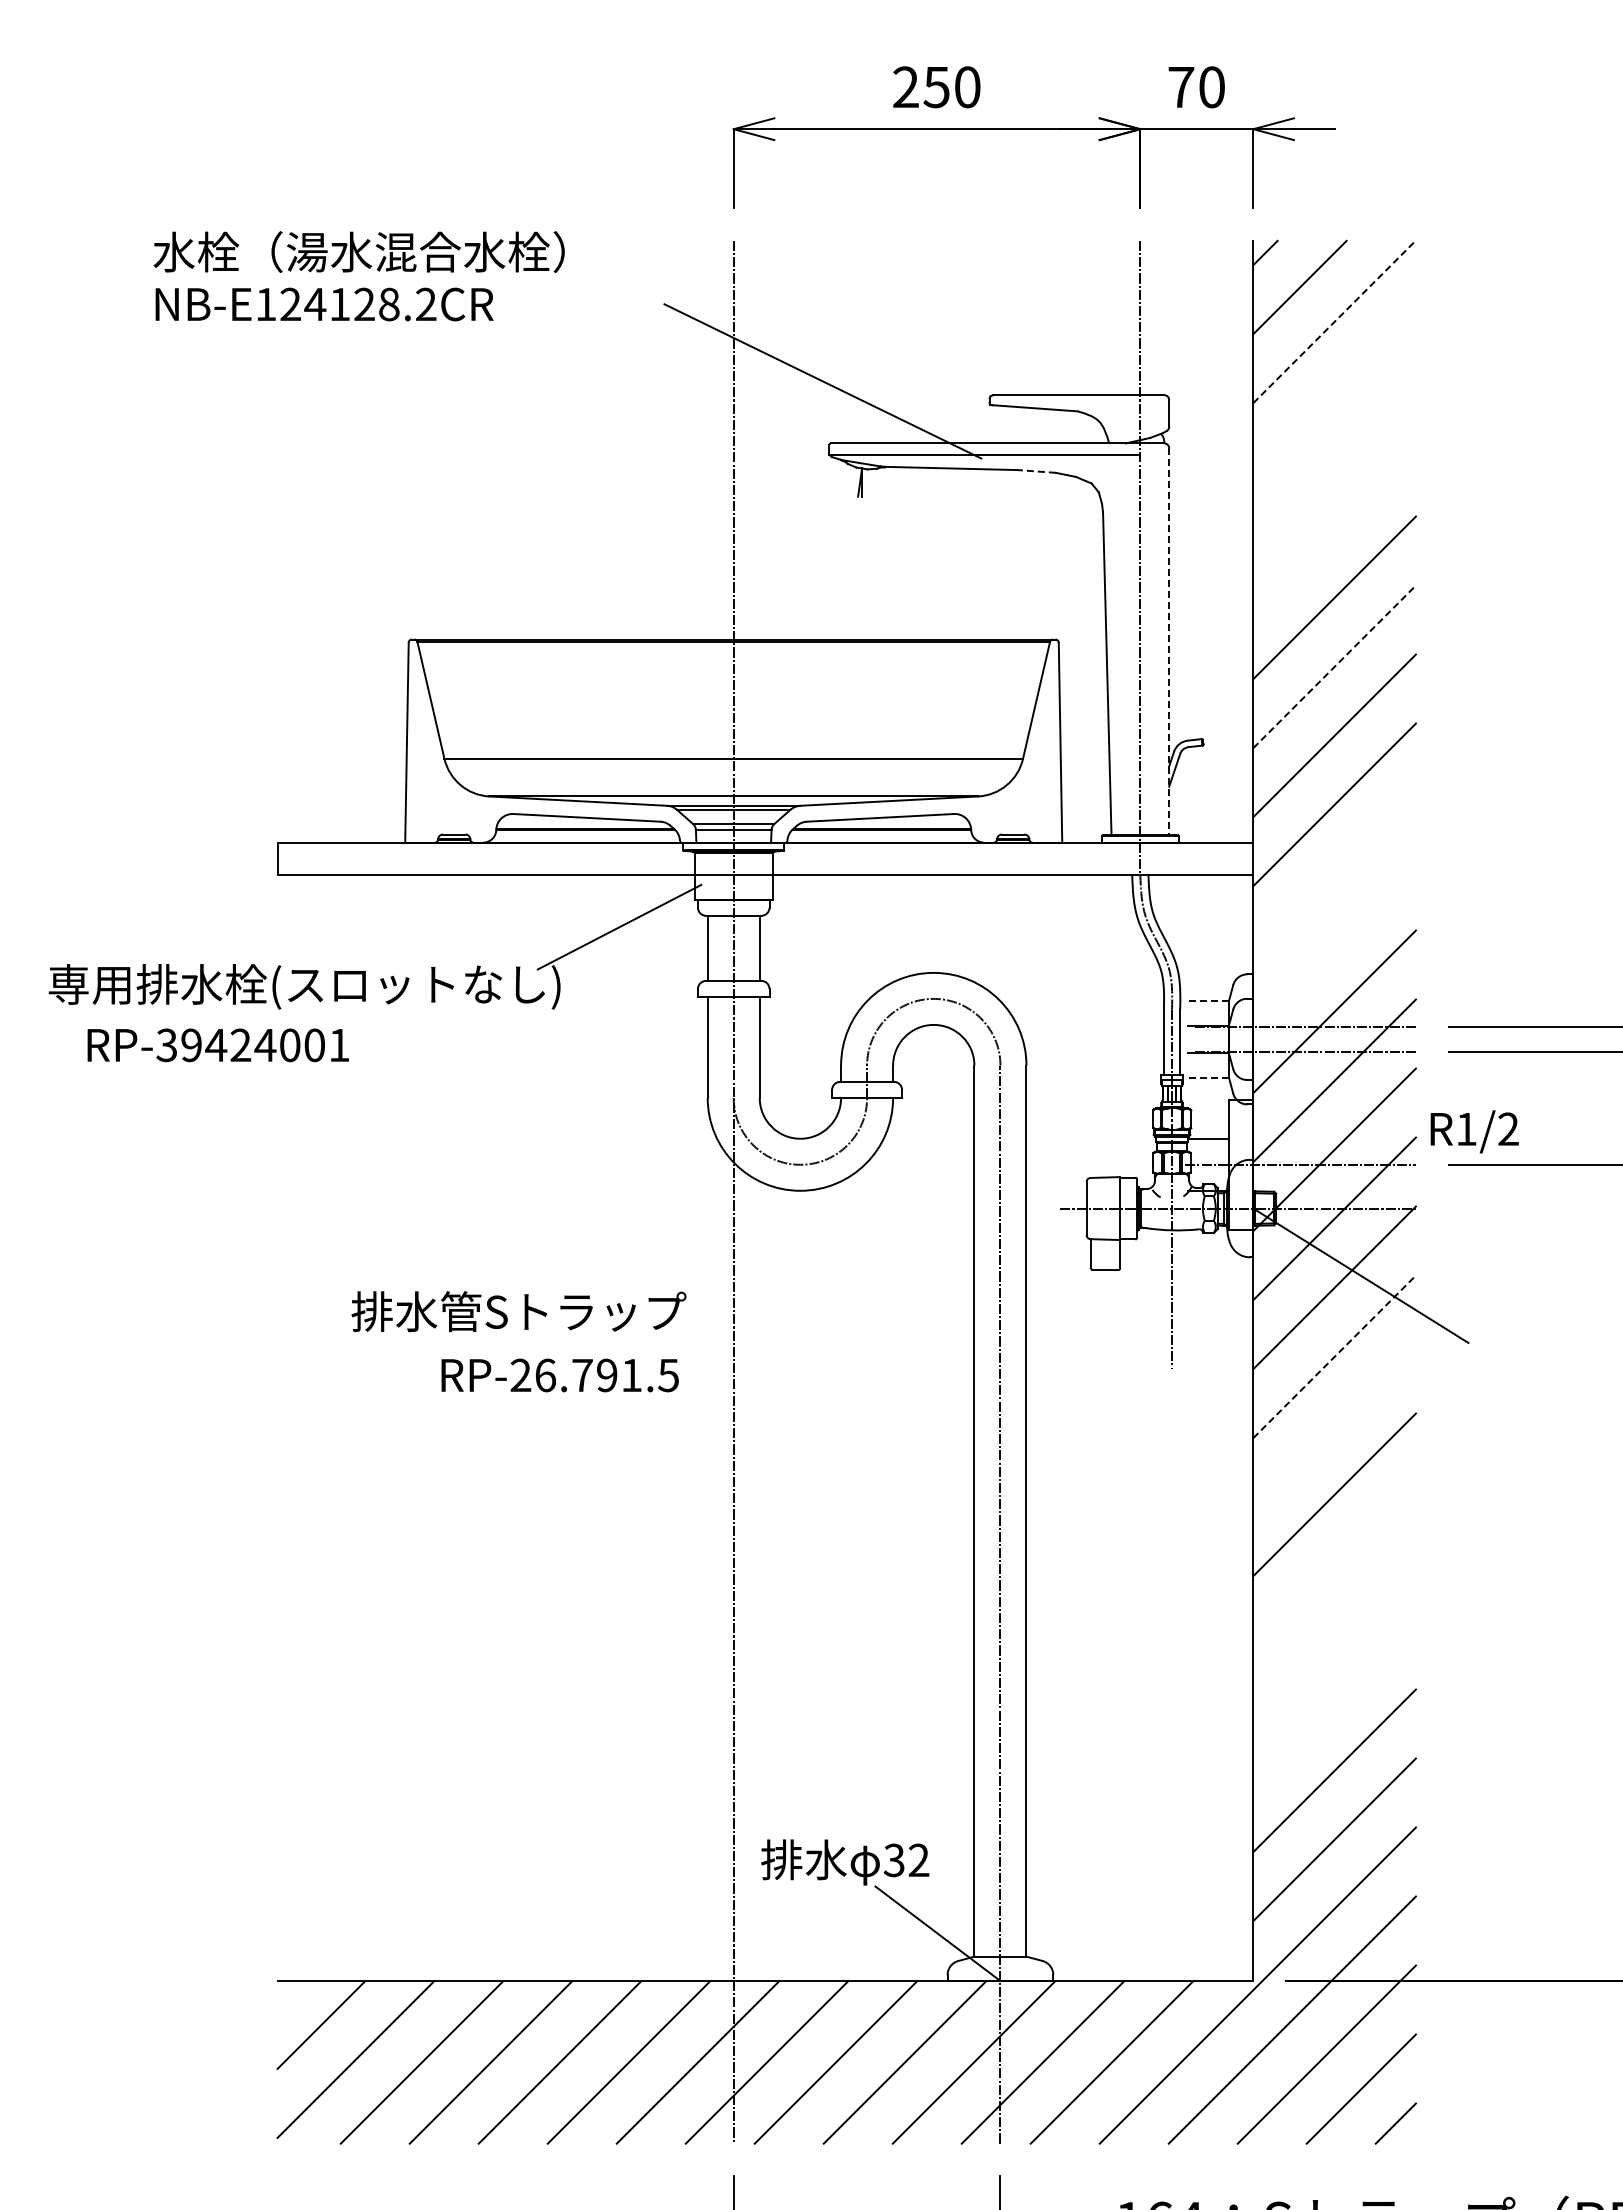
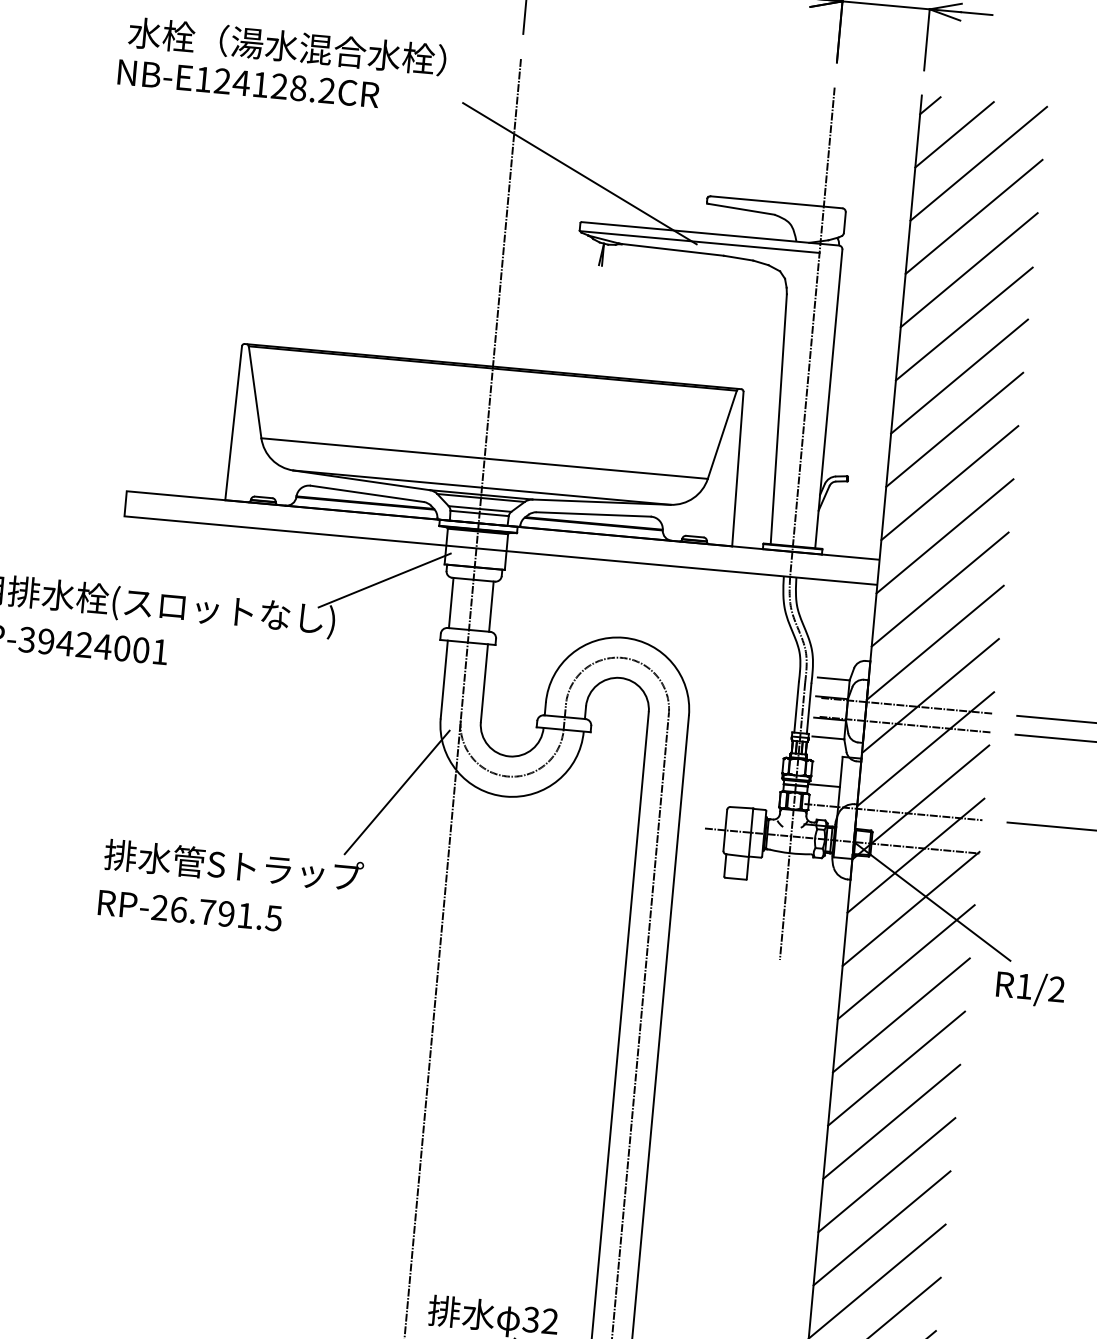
text: (358, 251) -> (287, 45), moved
text: (324, 304) -> (248, 83), moved
line: (1334, 322) -> (978, 164), dashed -> solid
line: (1334, 390) -> (973, 216), added
line: (1334, 459) -> (969, 269), added
line: (1036, 471) -> (738, 258), dashed -> solid
line: (1334, 529) -> (964, 323), added
line: (1169, 641) -> (829, 398), dashed -> solid
line: (1334, 666) -> (954, 429), dashed -> solid
line: (1334, 873) -> (940, 589), added
line: (1334, 942) -> (935, 642), added
line: (1208, 1001) -> (833, 679), dashed -> solid
line: (1208, 1077) -> (828, 737), dashed -> solid
text: (1474, 1131) -> (1030, 988), moved
line: (660, 1197) -> (397, 791), added
text: (518, 1311) -> (233, 865), moved
line: (1334, 1356) -> (906, 961), dashed -> solid
text: (559, 1375) -> (189, 910), moved
line: (1334, 1425) -> (901, 1015), added
line: (1334, 1563) -> (891, 1121), added
line: (1334, 1632) -> (886, 1174), added
line: (1334, 1701) -> (881, 1228), added

